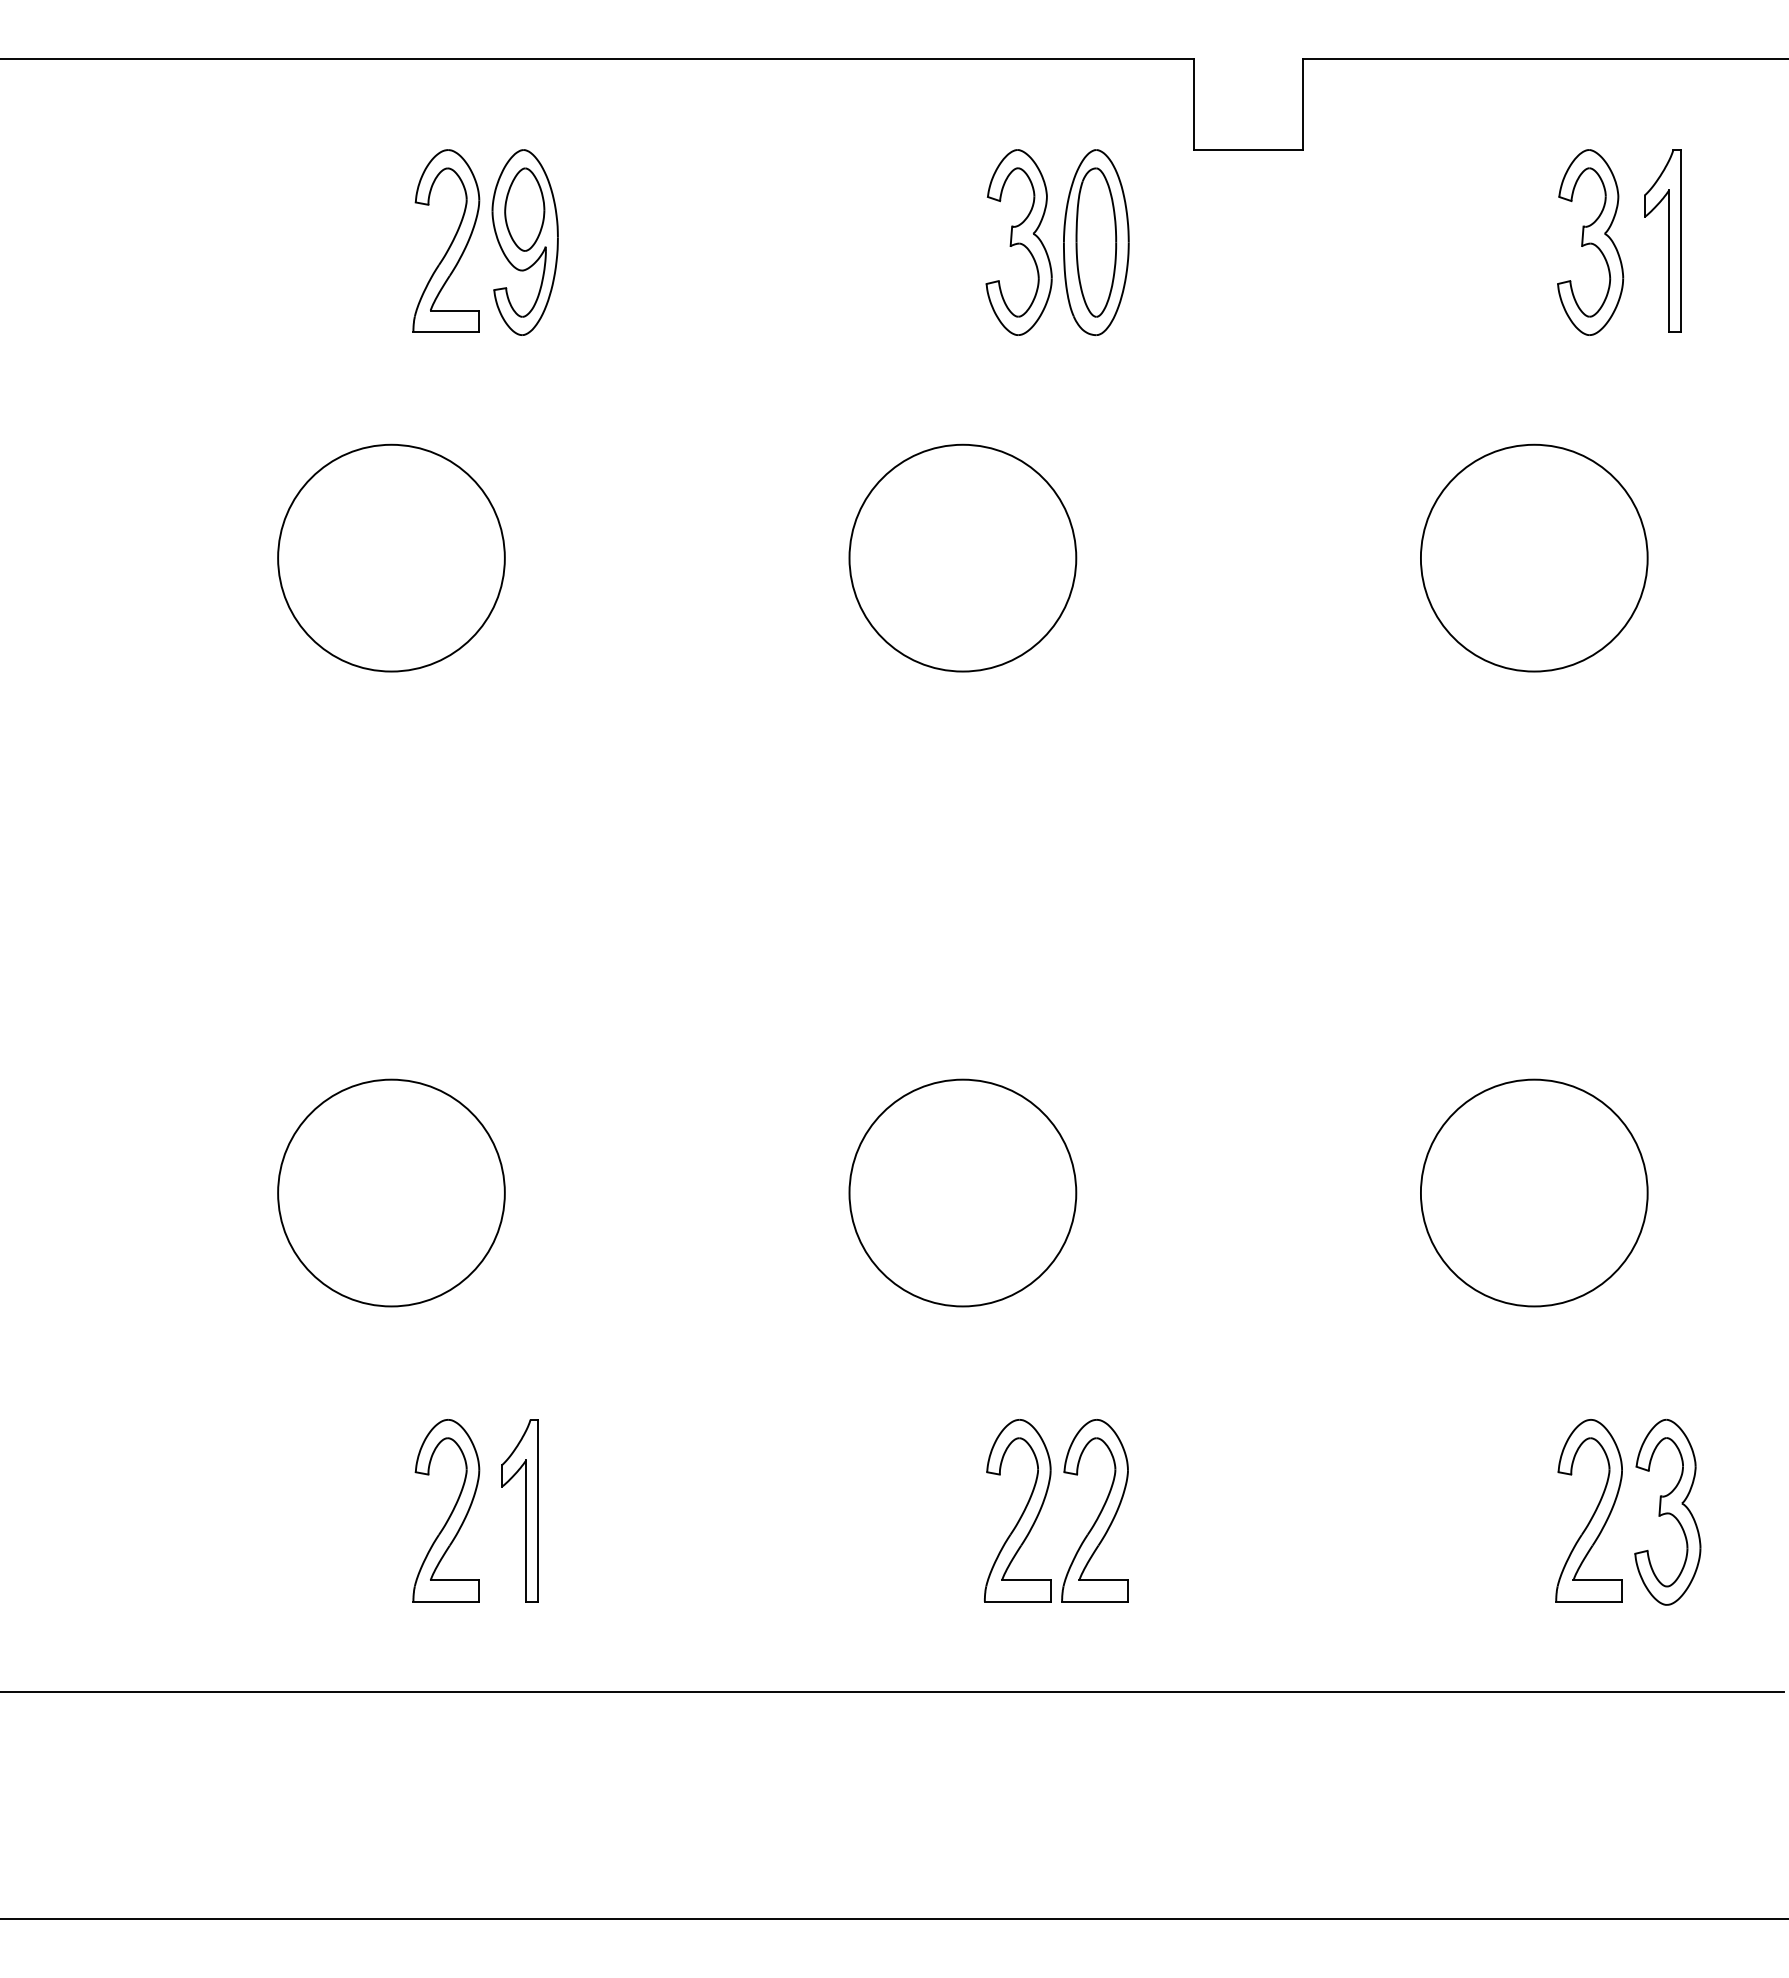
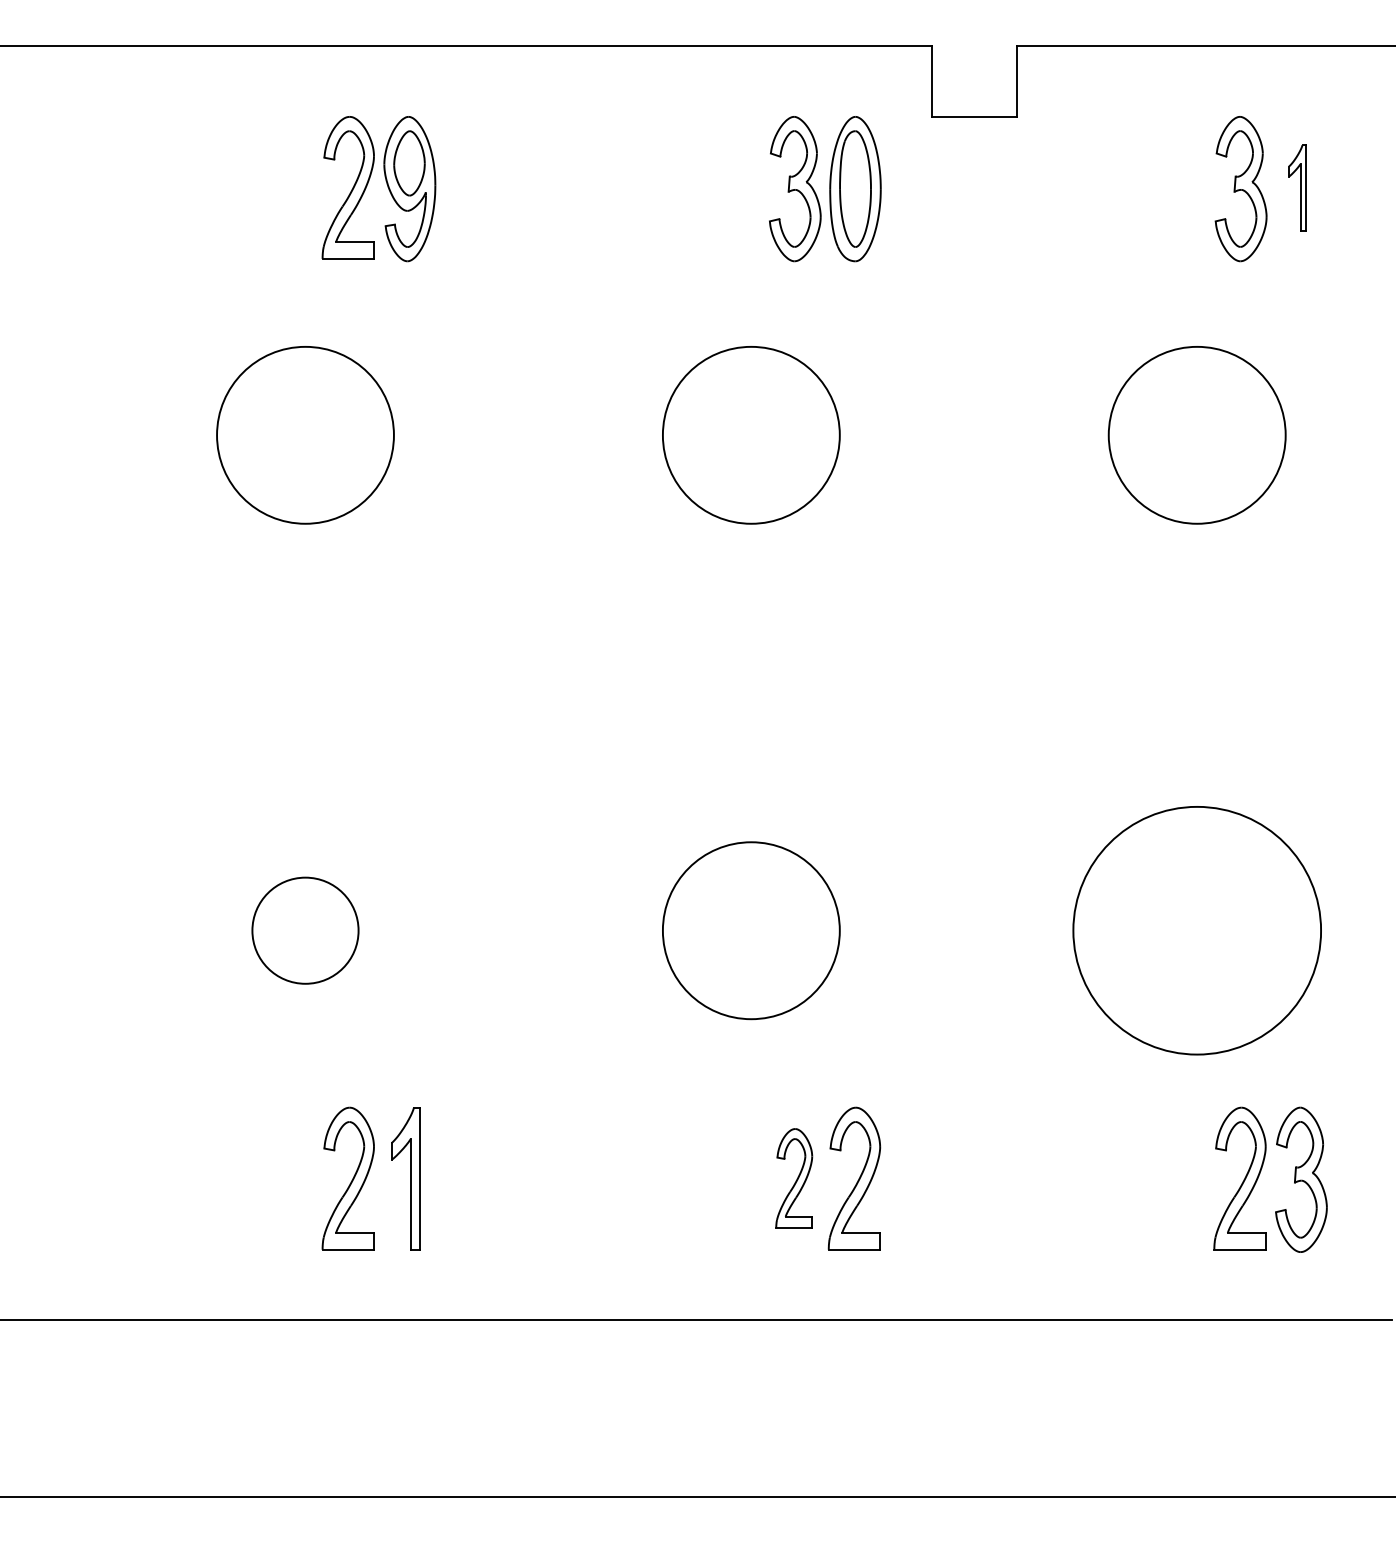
part: (1662, 240) -> (1297, 187), size x0.6
circle: (391, 1192) -> (305, 930), size x0.6
circle: (1533, 1192) -> (1196, 930), size x1.4
part: (1017, 1510) -> (793, 1178), size x0.7

